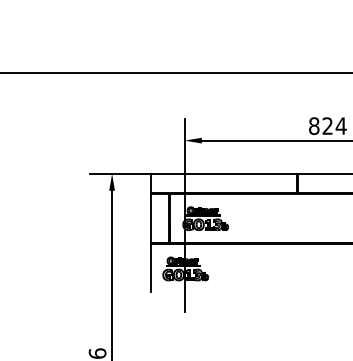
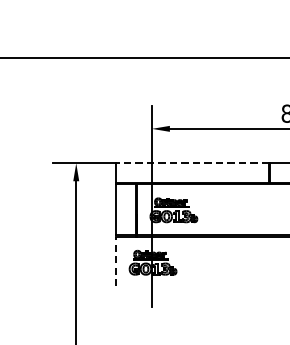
line: (223, 173) -> (192, 163), solid -> dashed
line: (150, 267) -> (116, 261), solid -> dashed

